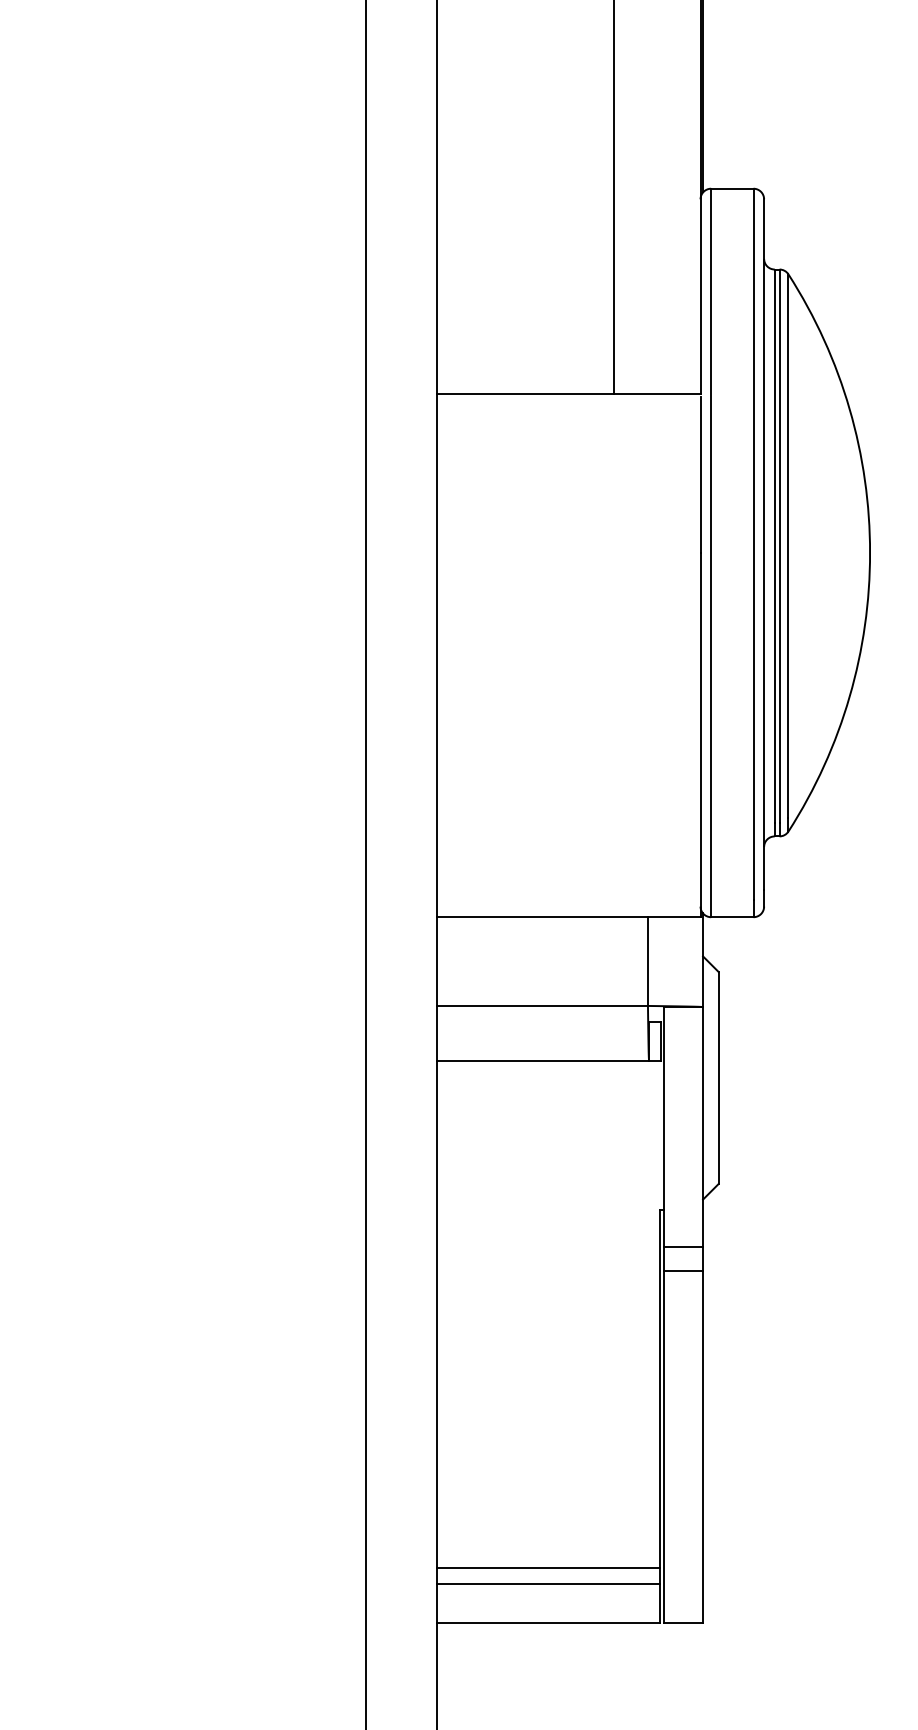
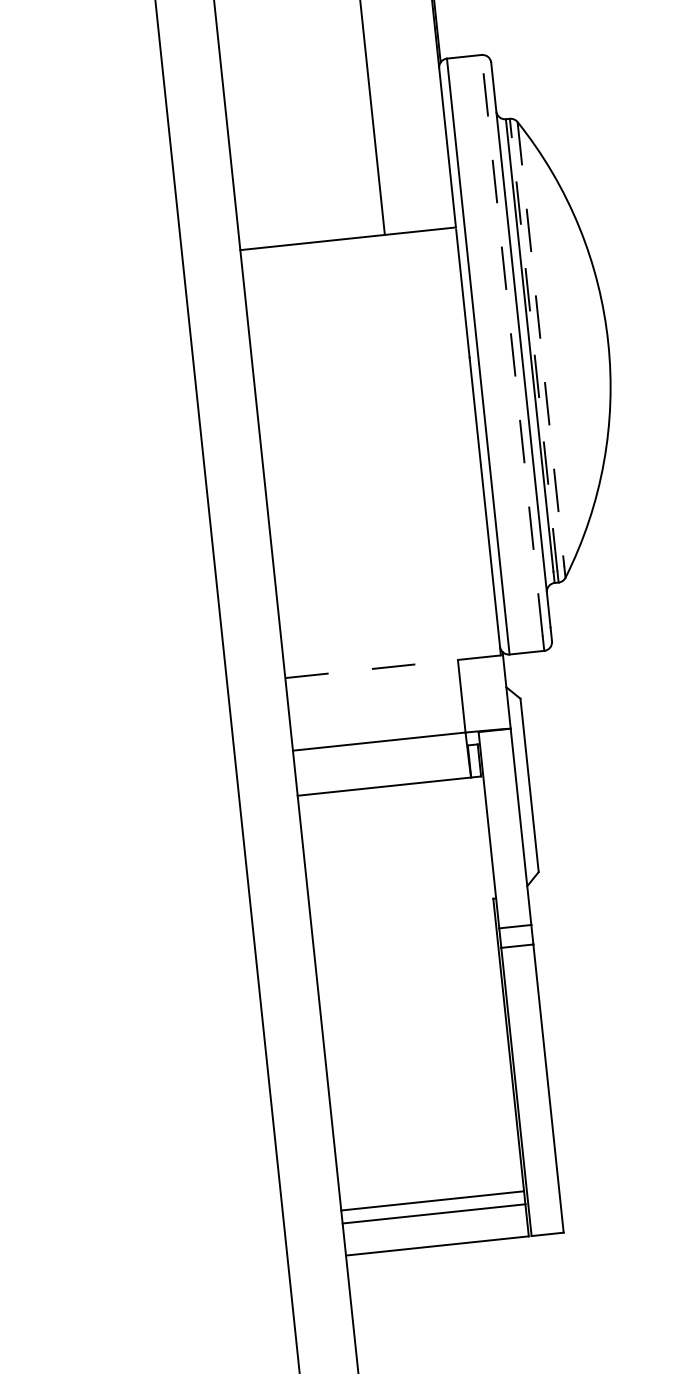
line: (753, 544) -> (512, 346), solid -> dashed
line: (779, 546) -> (533, 345), solid -> dashed
line: (788, 546) -> (541, 344), solid -> dashed
line: (568, 917) -> (392, 667), solid -> dashed

